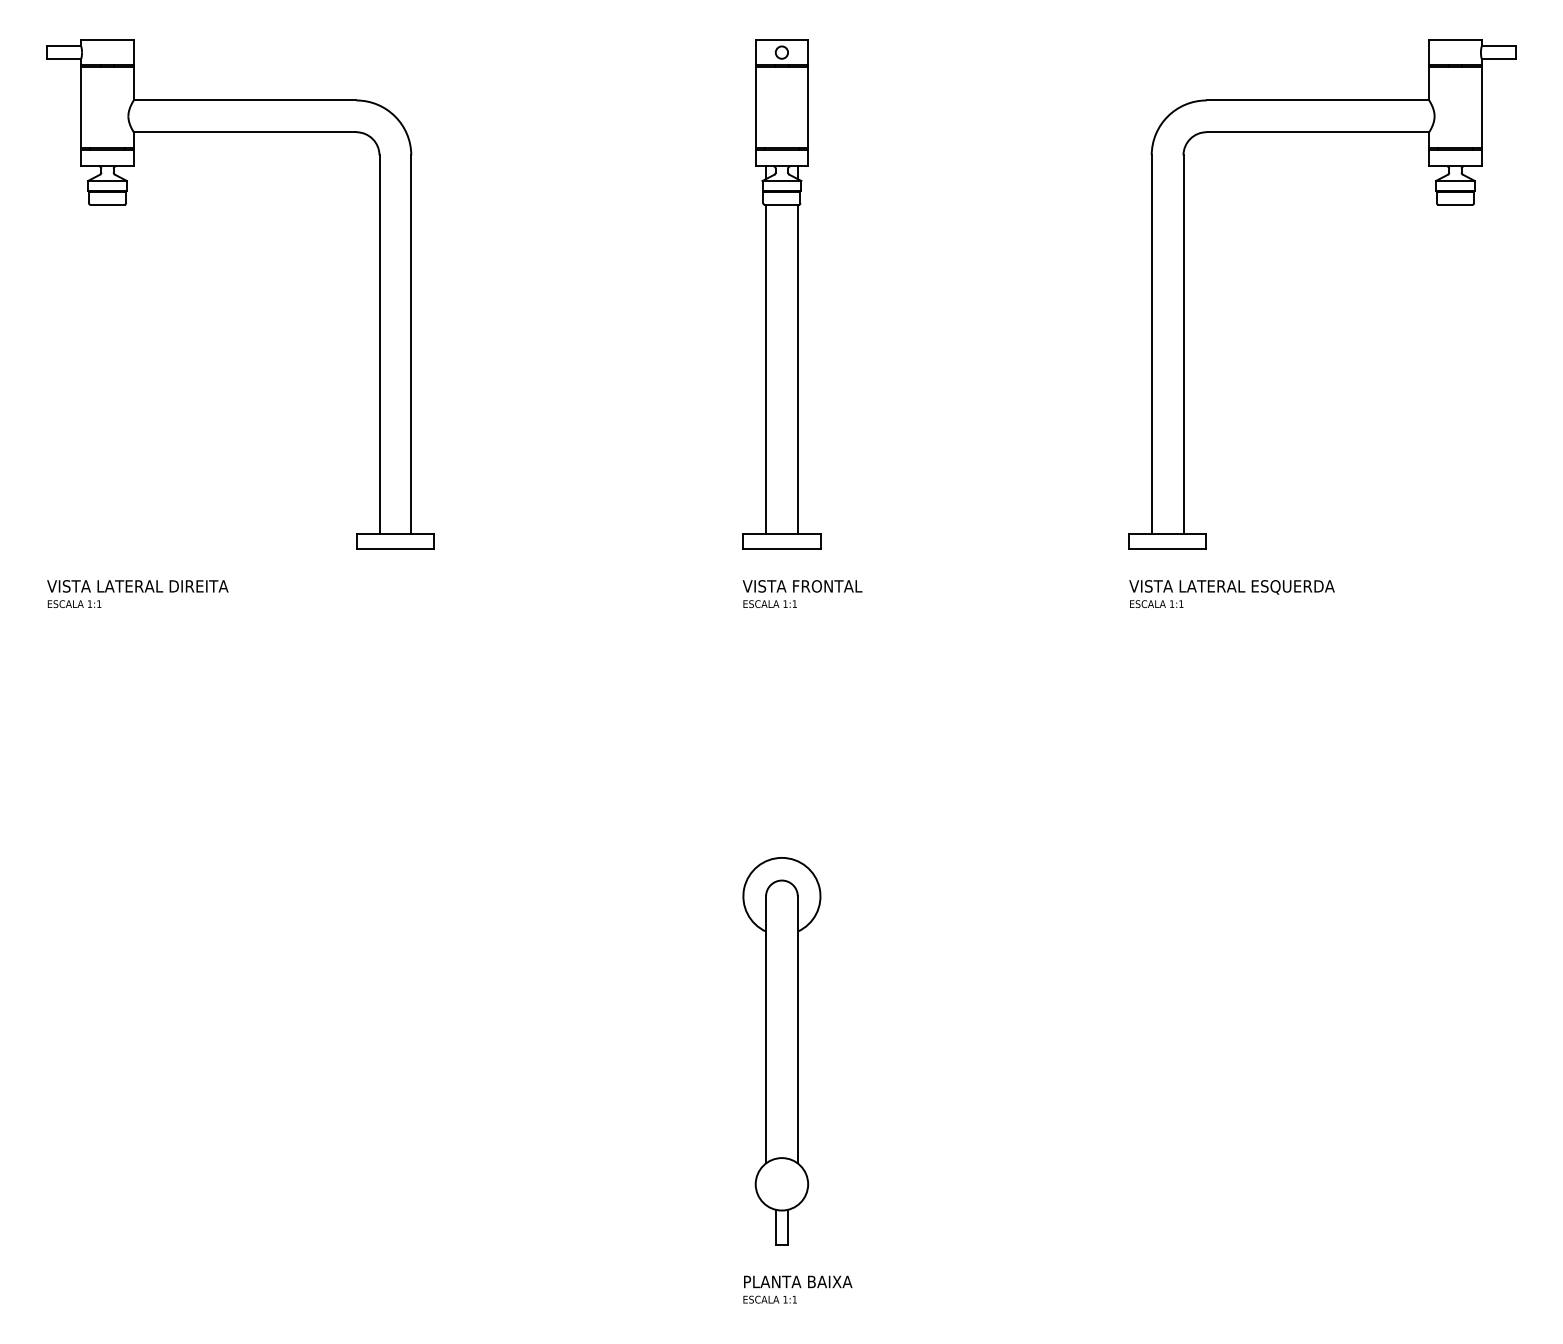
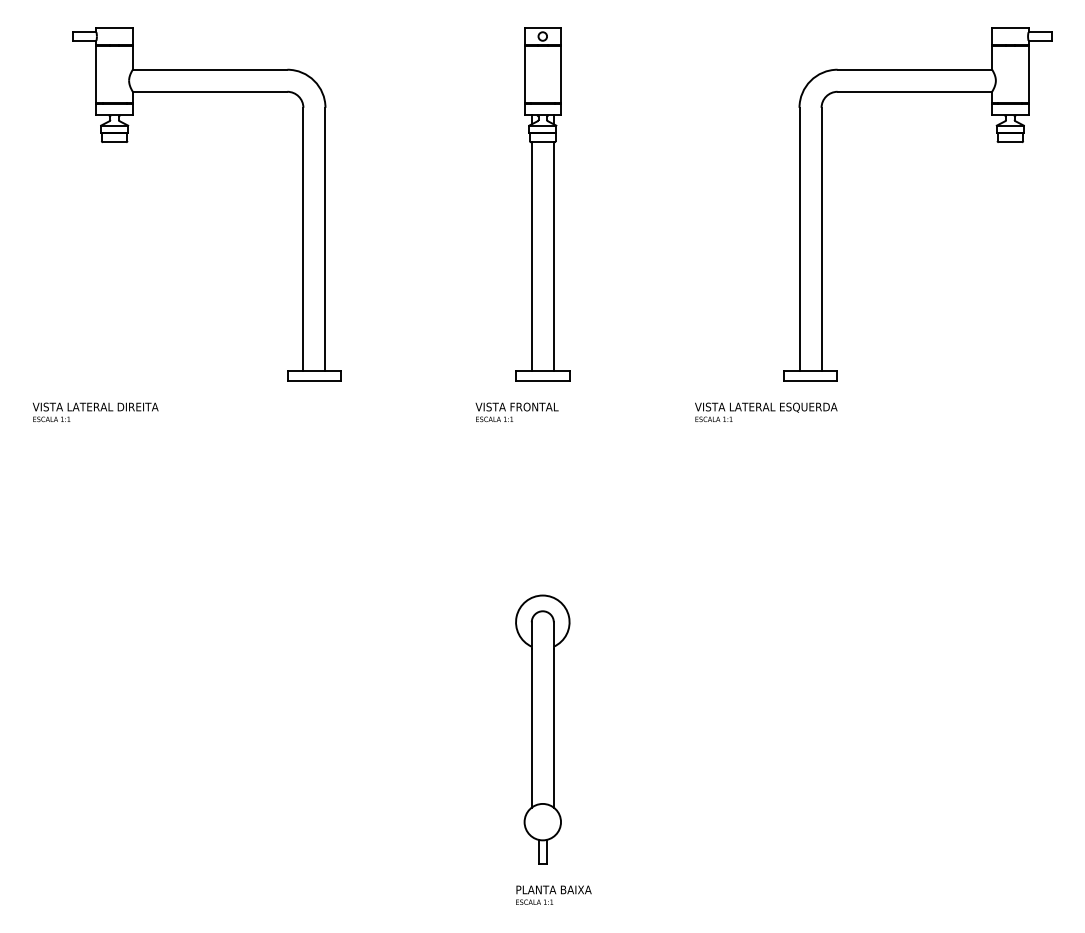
part: (378, 294) -> (302, 204), moved
text: (1232, 592) -> (766, 411), moved
text: (801, 594) -> (516, 412), moved

